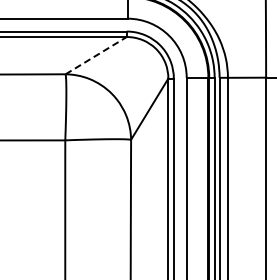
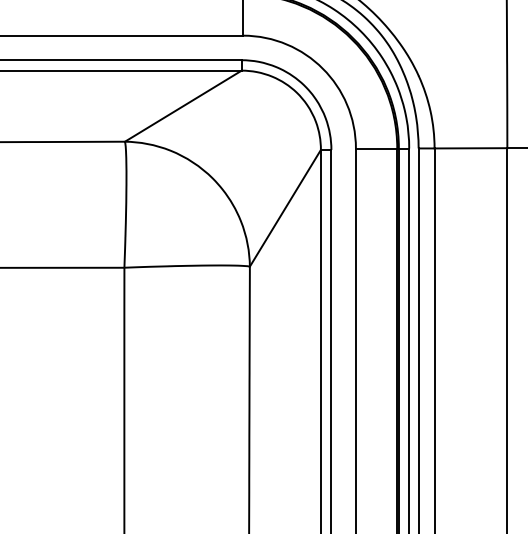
line: (96, 55) -> (183, 105), dashed -> solid

